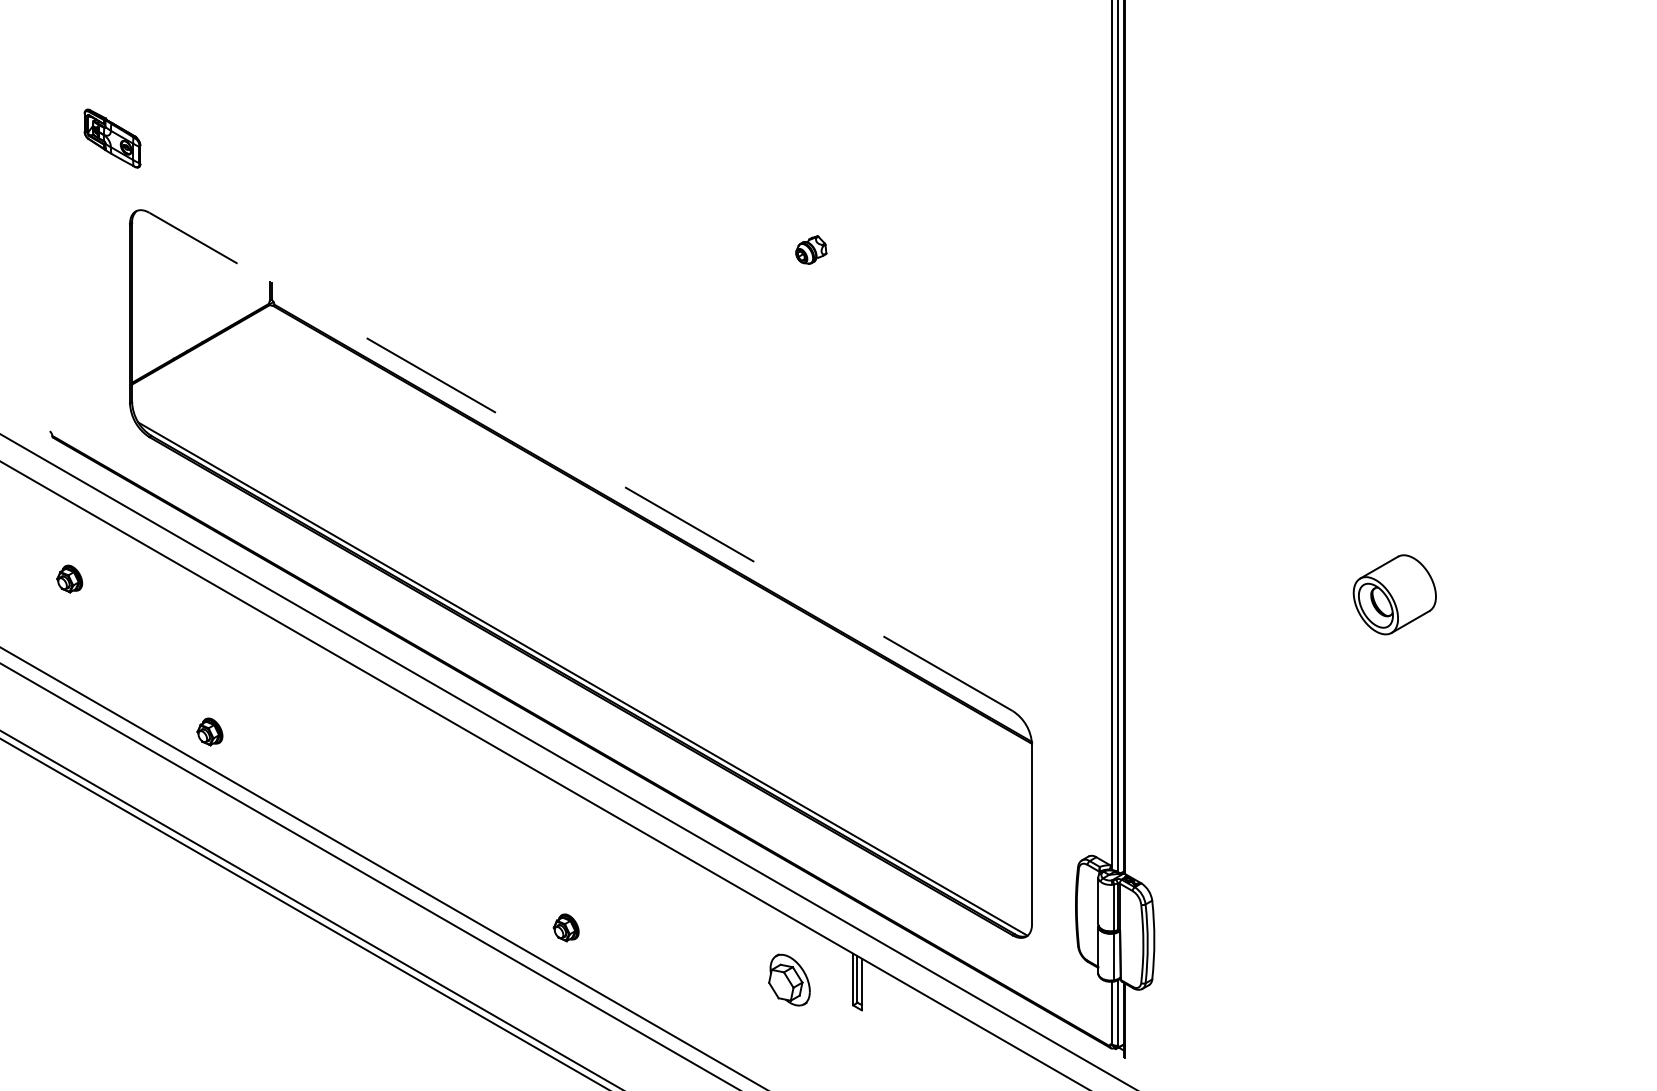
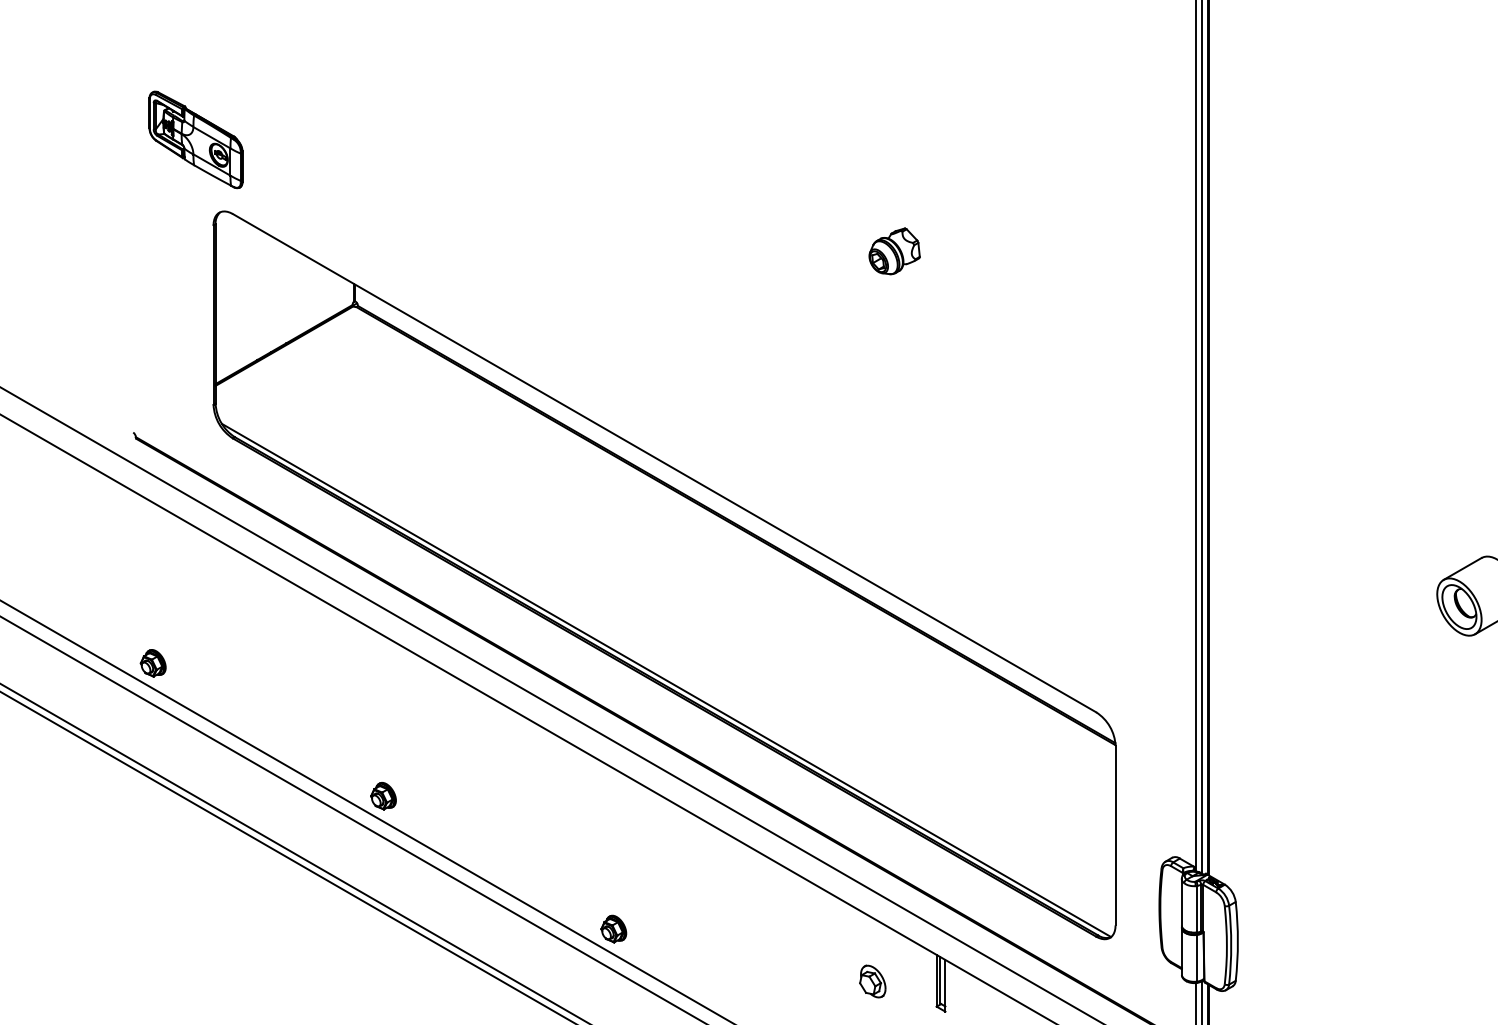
part: (112, 138) -> (196, 139), size x1.67
part: (811, 249) -> (895, 250), size x1.67
line: (580, 461) -> (664, 462), dashed -> solid
part: (69, 578) -> (153, 662), moved
part: (209, 731) -> (383, 795), moved
part: (565, 927) -> (613, 928), moved
part: (788, 980) -> (872, 981), size x0.62

